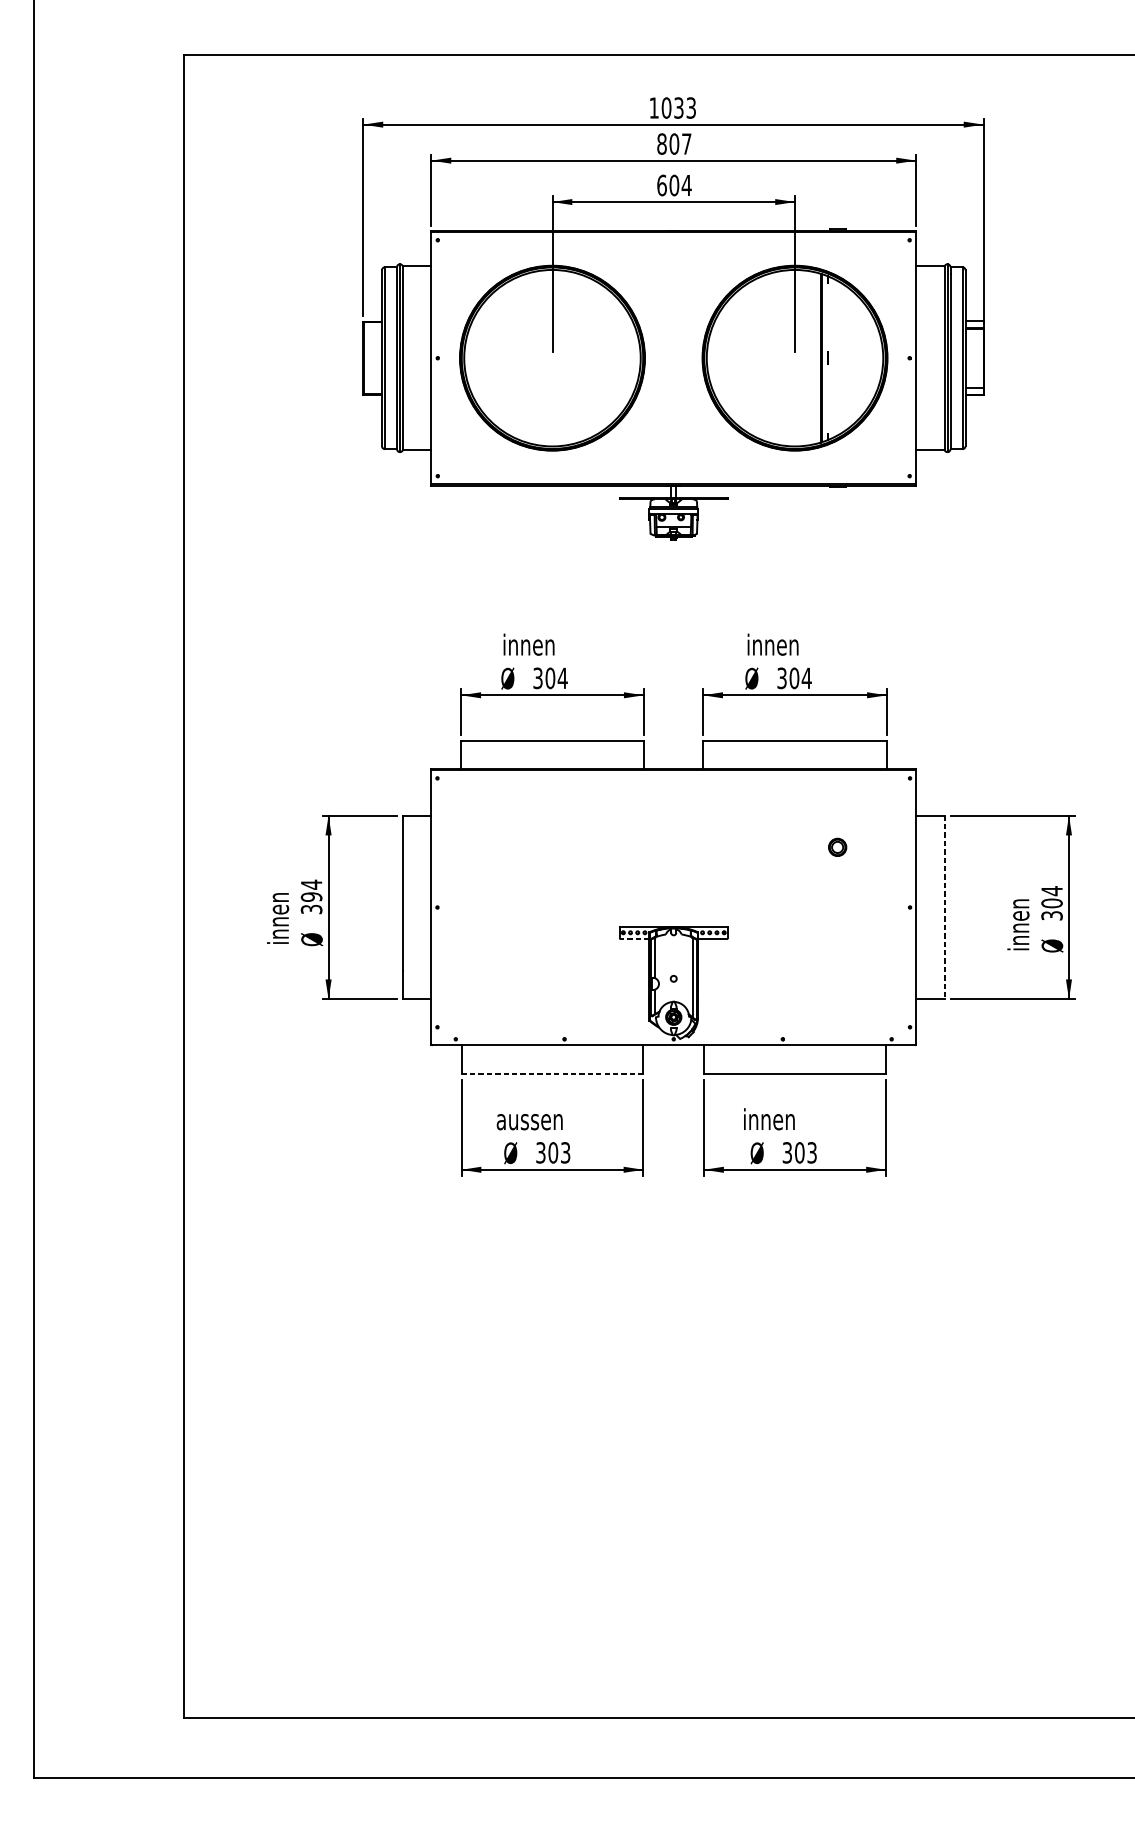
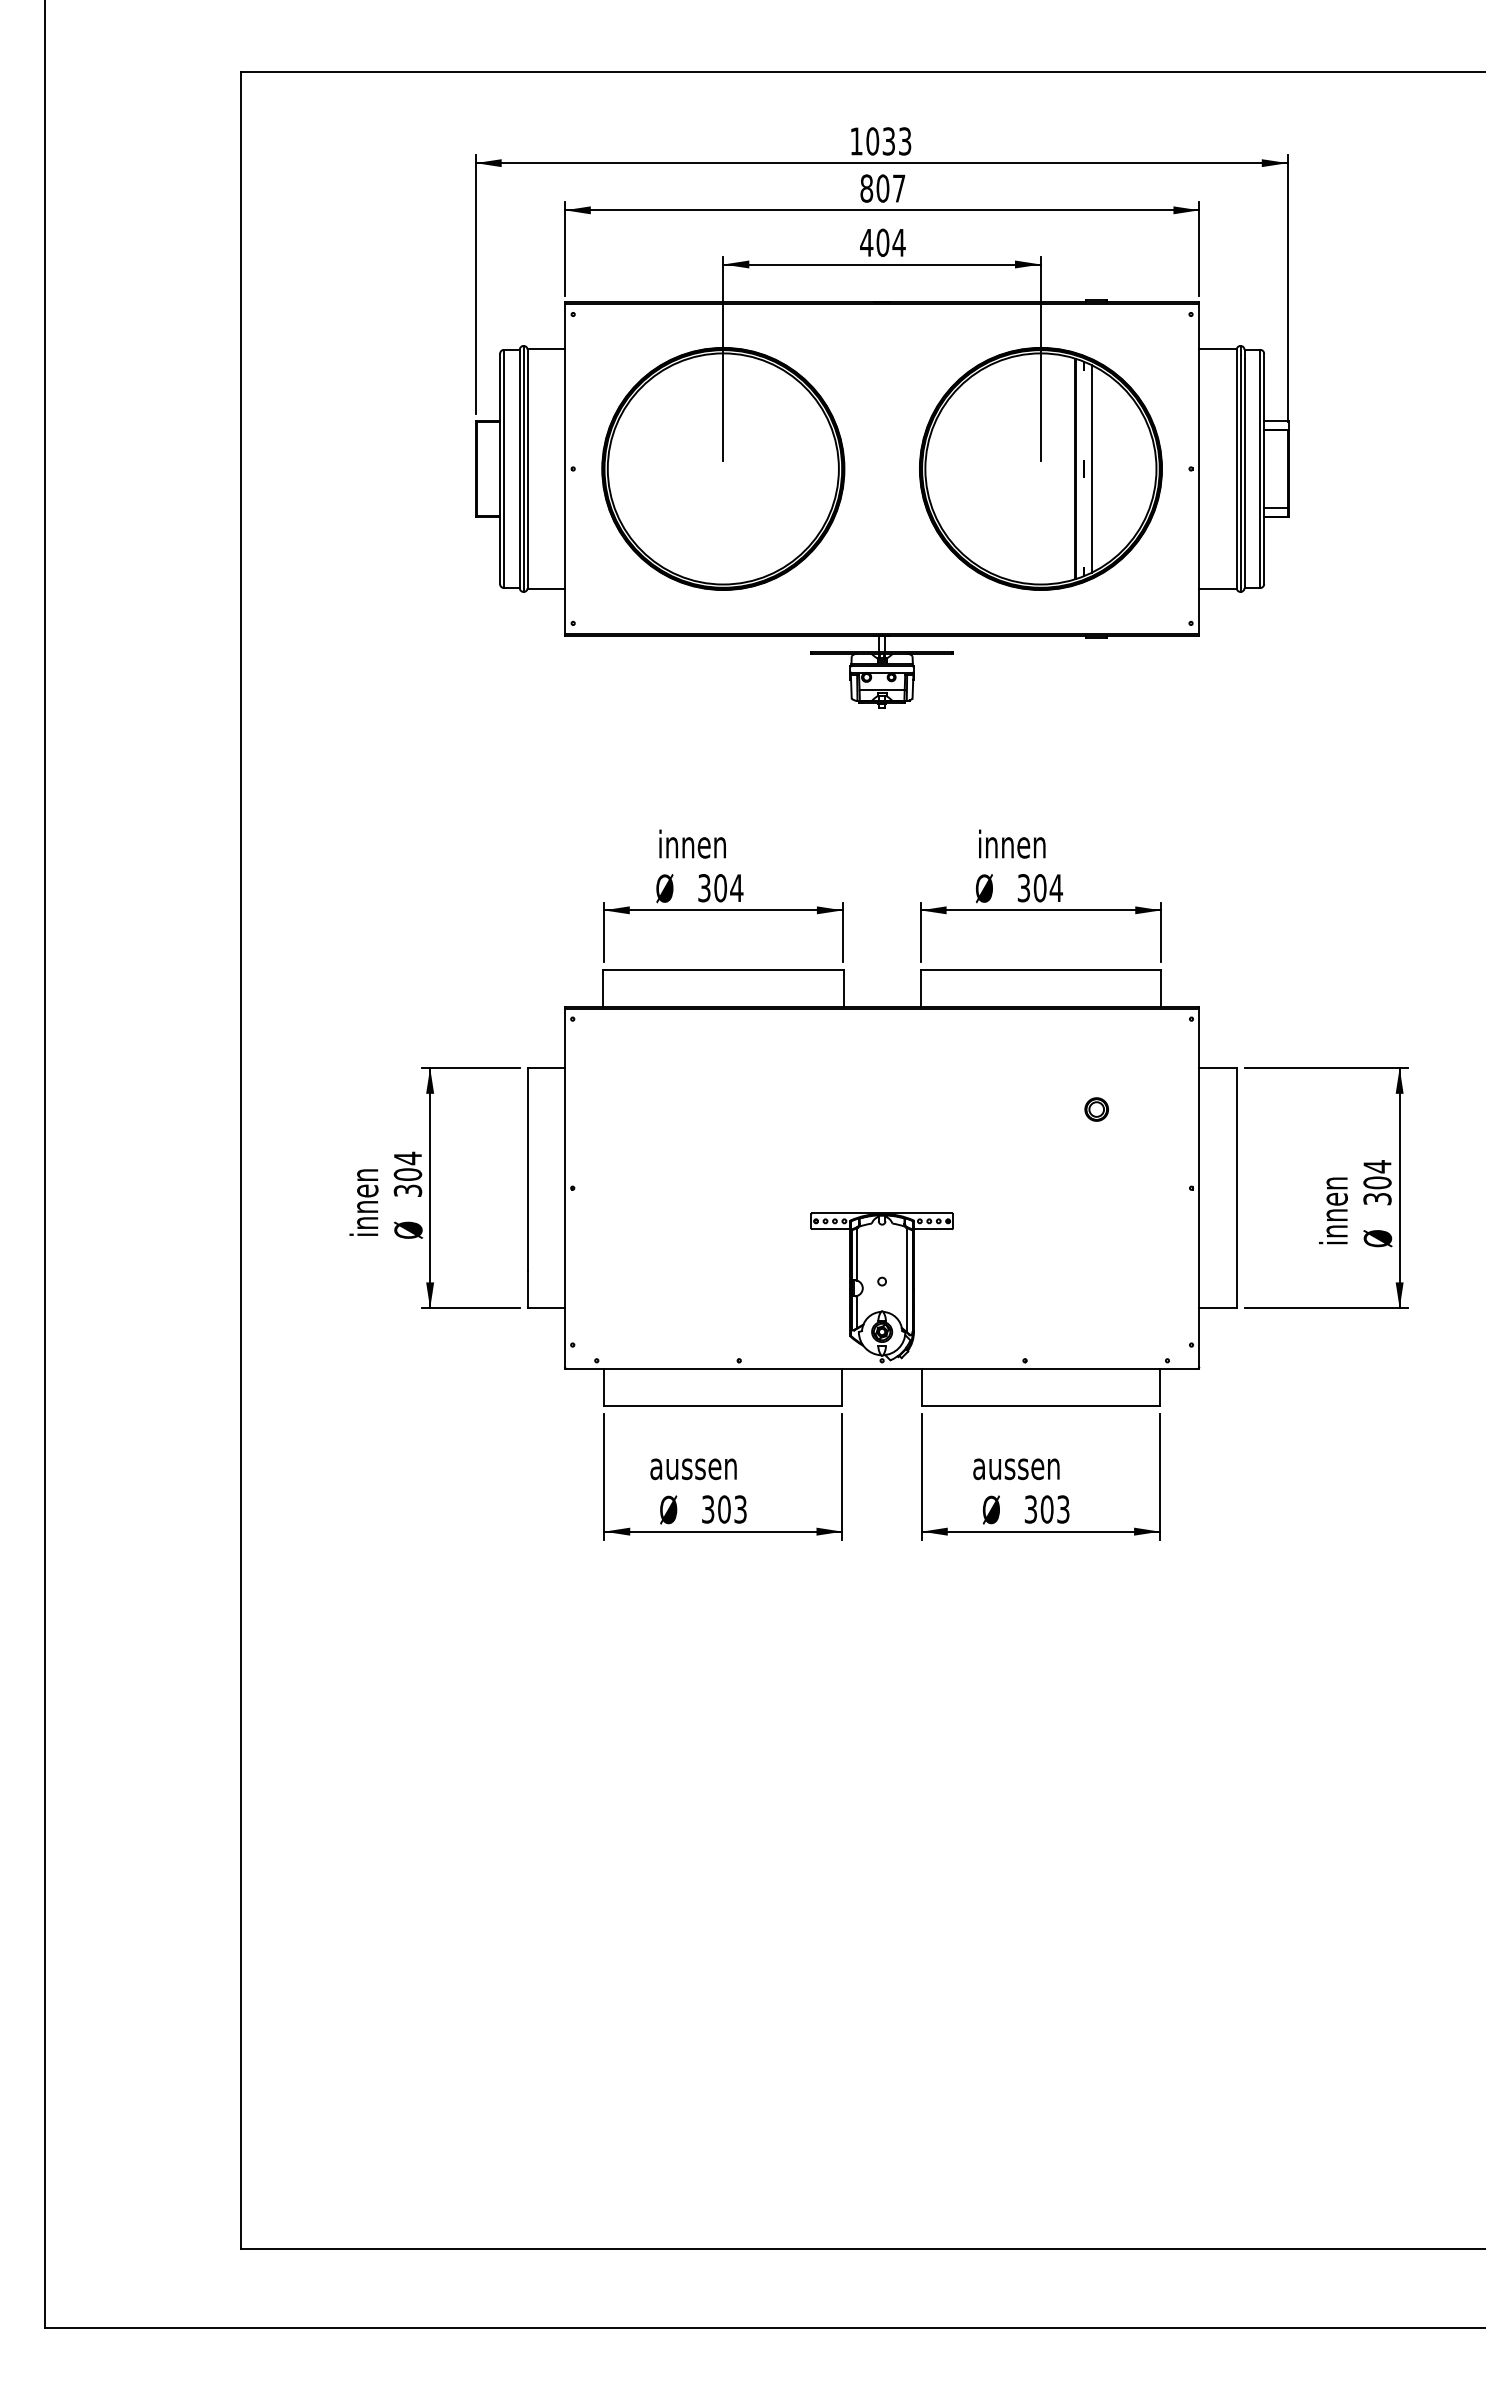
text: (661, 185) -> (866, 242), 604 -> 404
line: (833, 357) -> (1091, 468), added
text: (312, 897) -> (408, 1174), 394 -> 304
line: (944, 907) -> (1236, 1188), dashed -> solid
line: (634, 939) -> (830, 1229), dashed -> solid
line: (551, 1073) -> (722, 1405), dashed -> solid
text: (776, 1119) -> (1016, 1465), innen -> aussen

